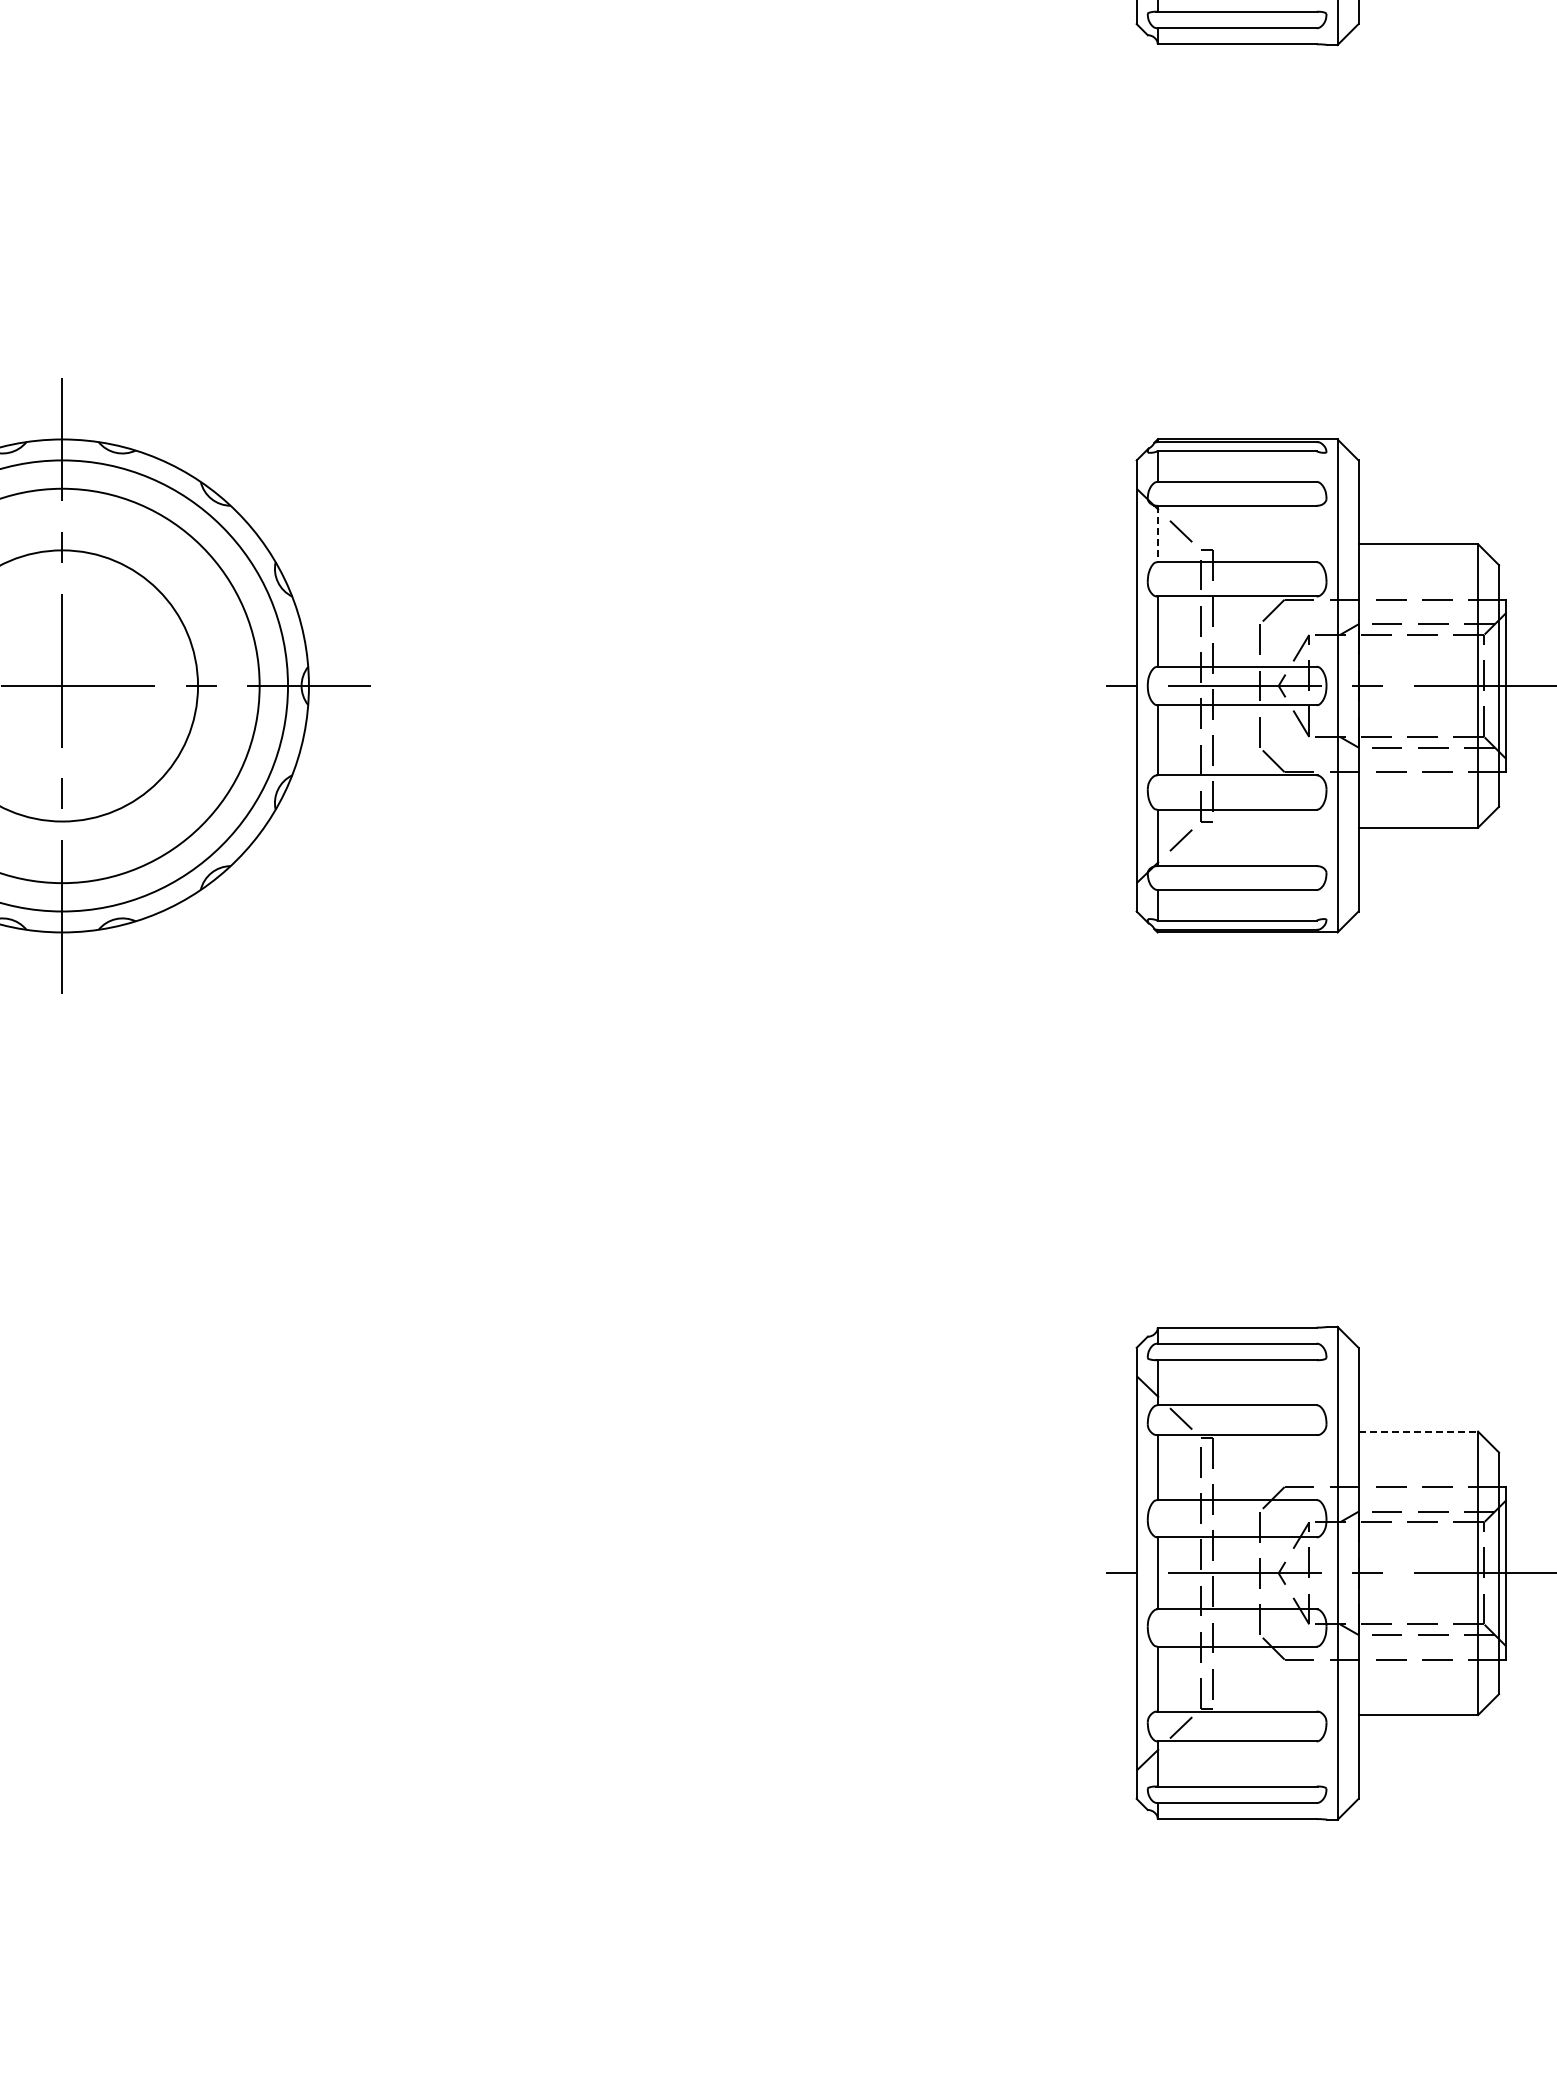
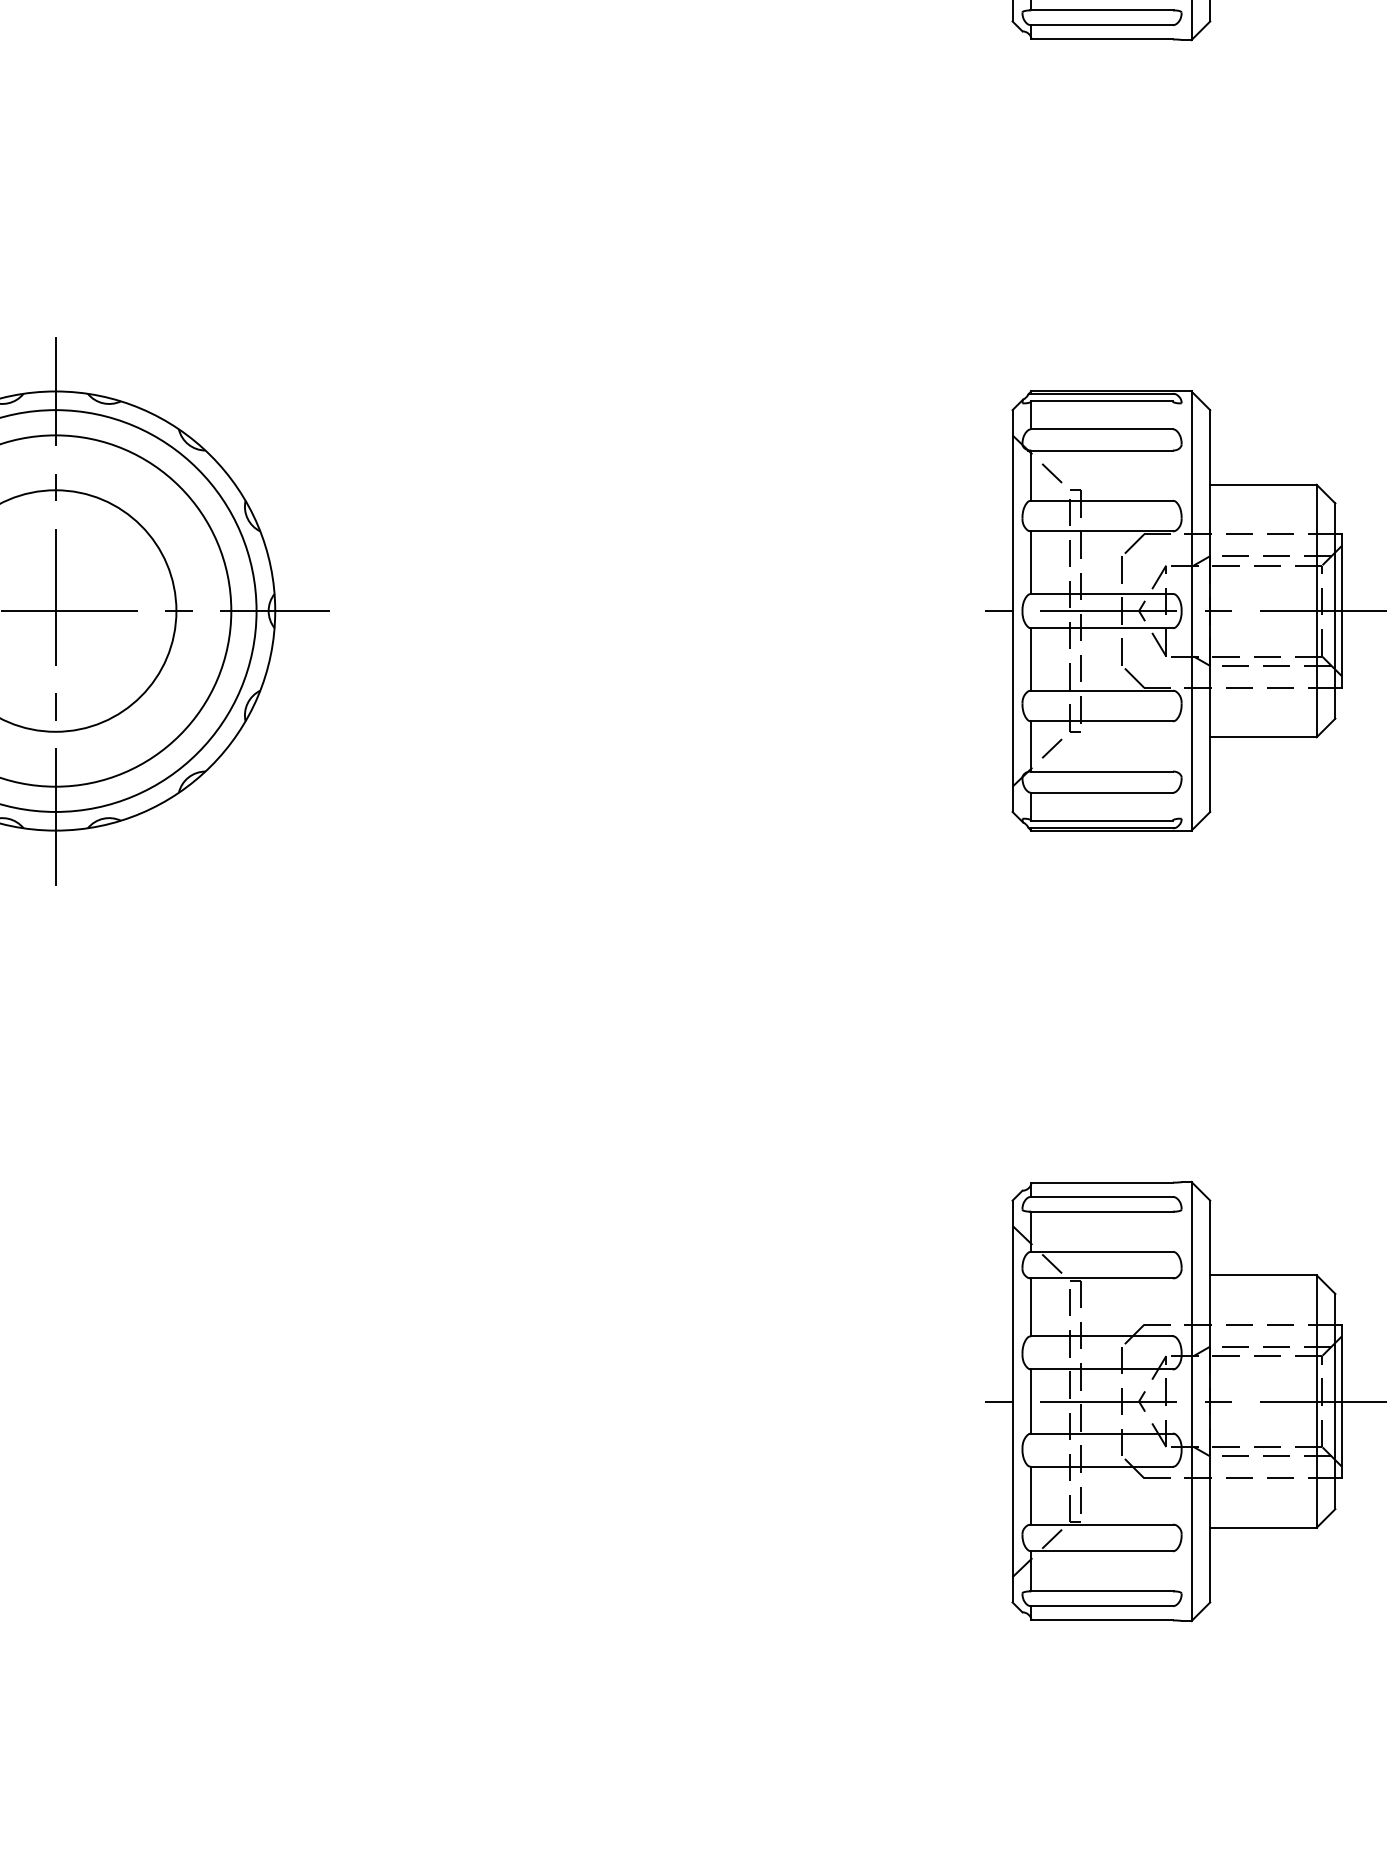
line: (1157, 534) -> (1031, 476), dashed -> solid
line: (1418, 1431) -> (1263, 1275), dashed -> solid

